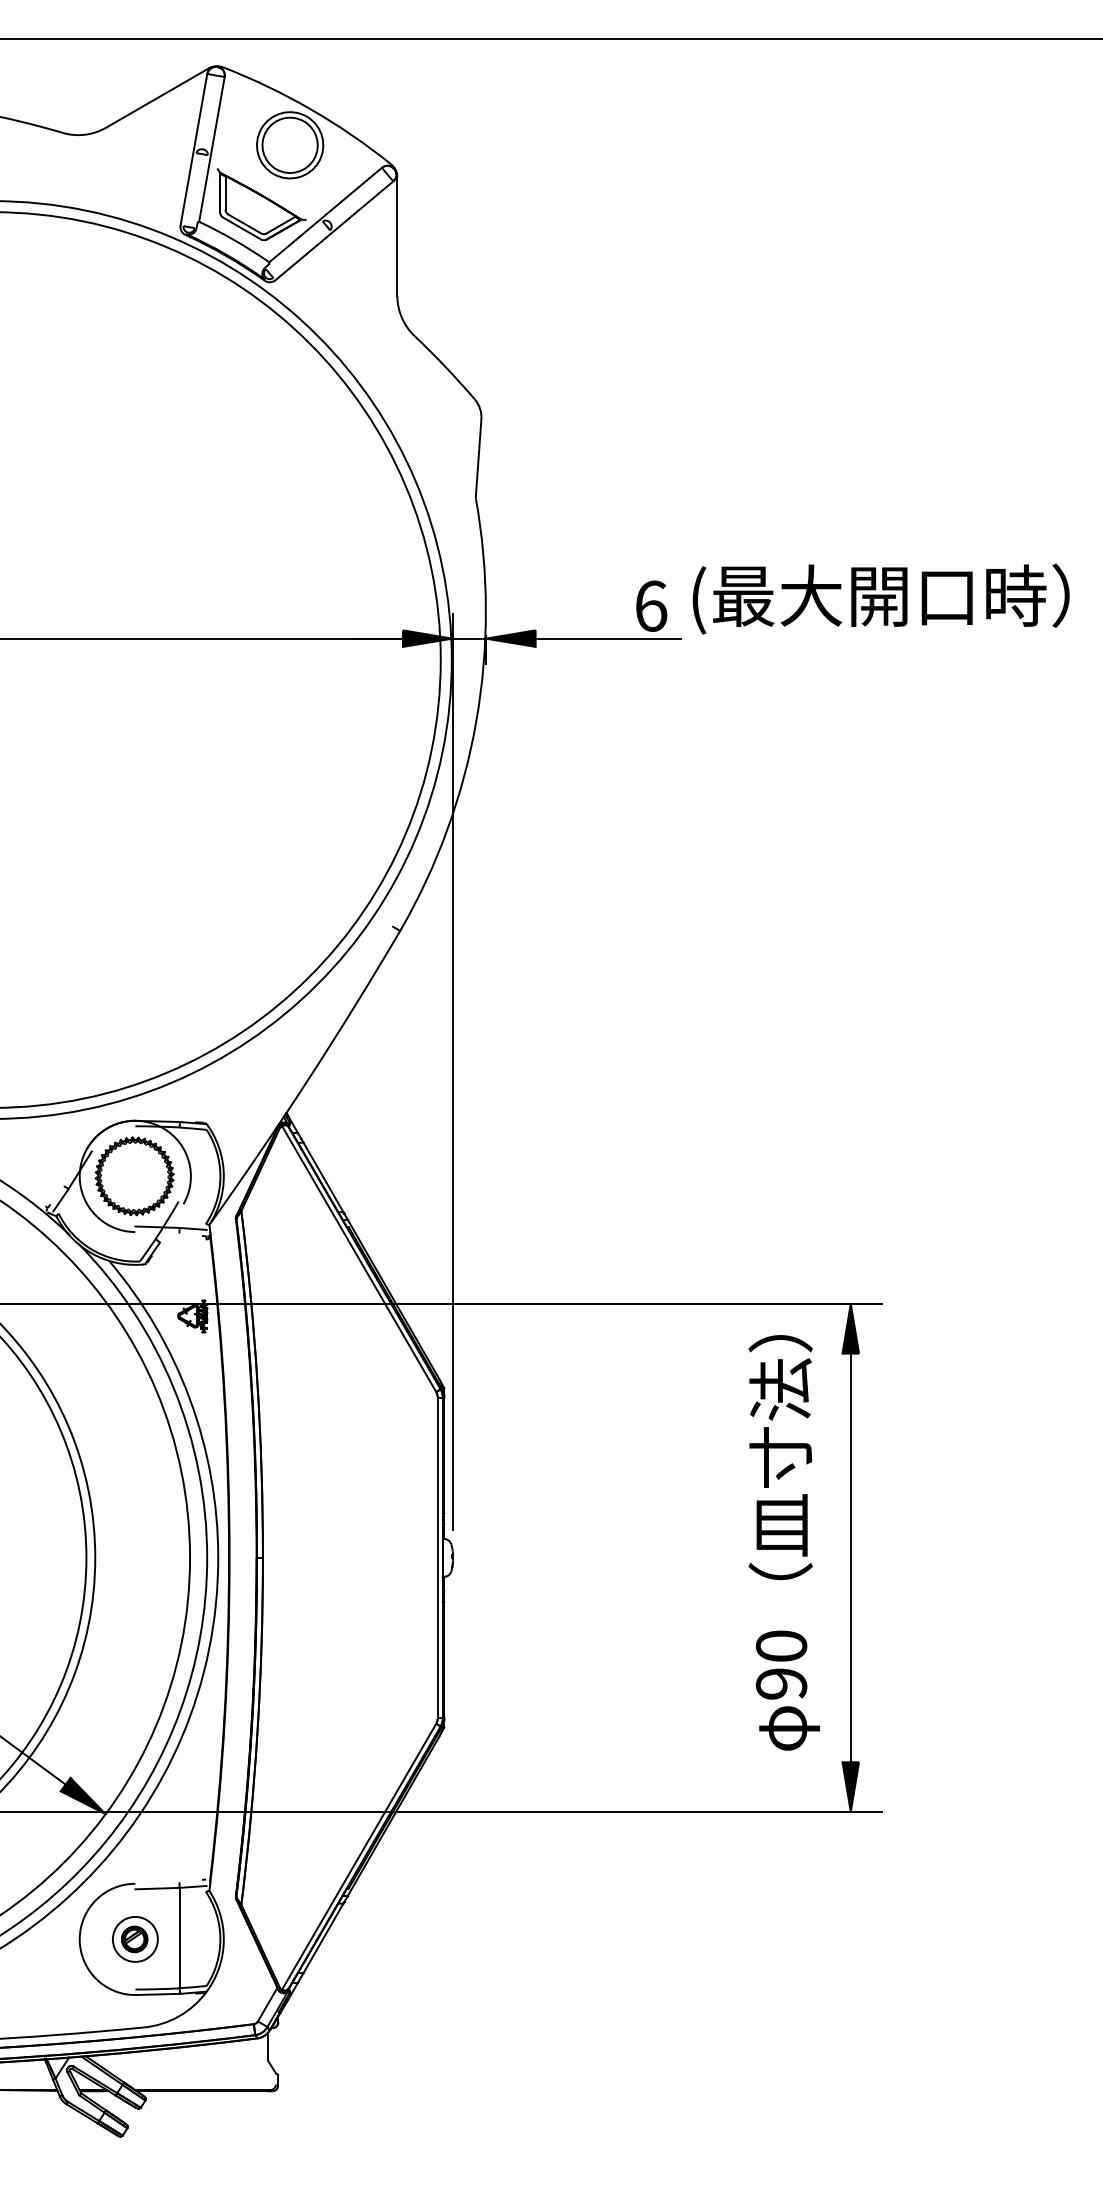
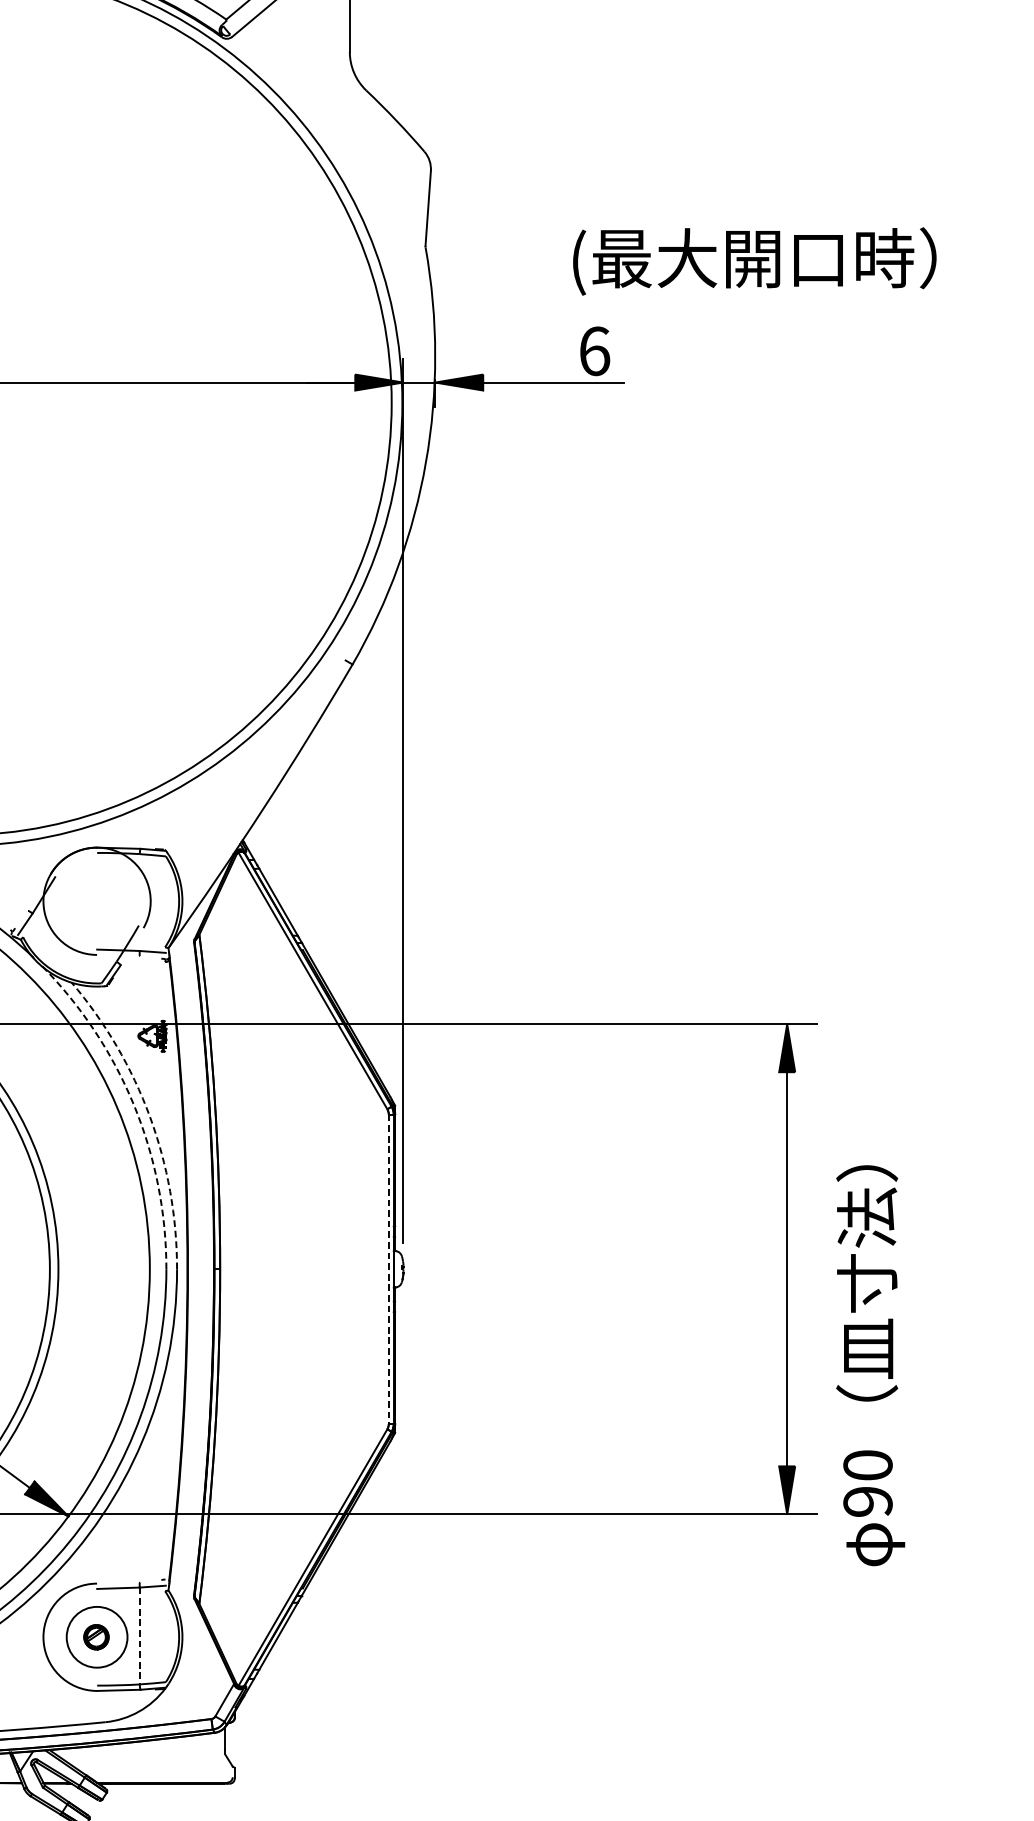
text: (880, 598) -> (754, 260), moved
part: (134, 1176) -> (96, 901), removed
arc: (173, 1387) -> (133, 1104), solid -> dashed
arc: (190, 1399) -> (150, 1116), solid -> dashed
text: (783, 1542) -> (869, 1365), moved
line: (437, 1558) -> (388, 1269), solid -> dashed
circle: (134, 1938) -> (96, 1636), size x1.4
line: (179, 1938) -> (139, 1636), solid -> dashed

